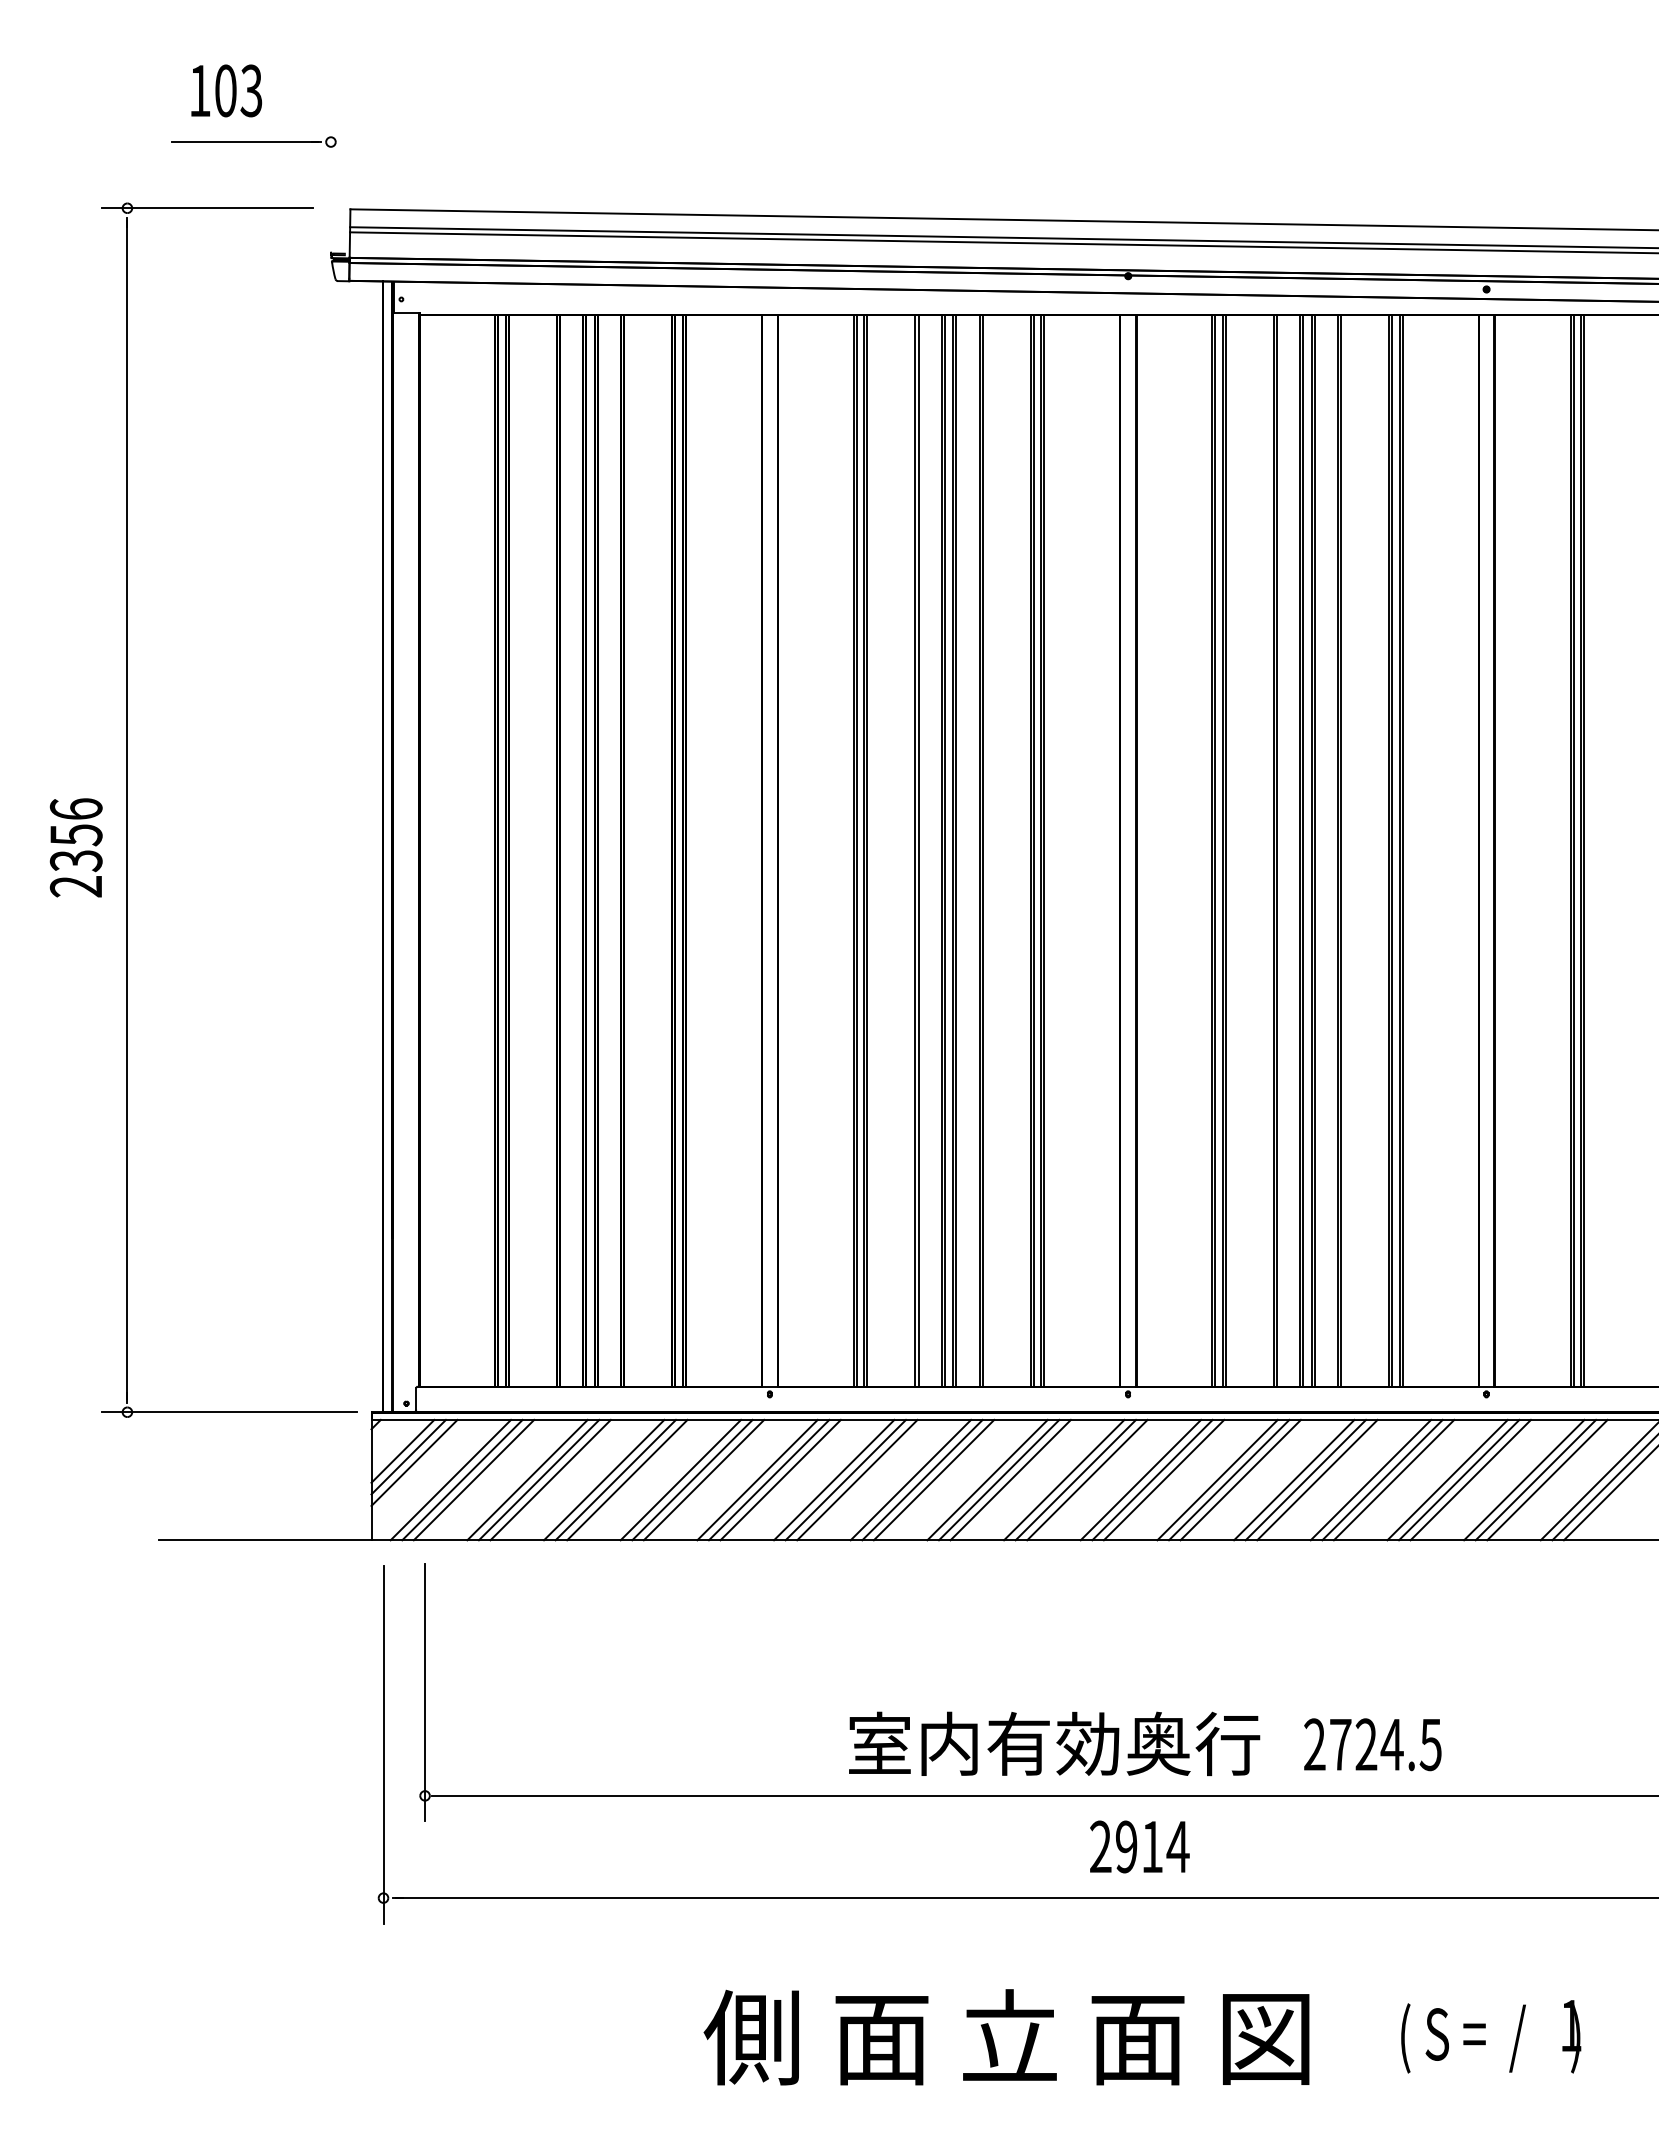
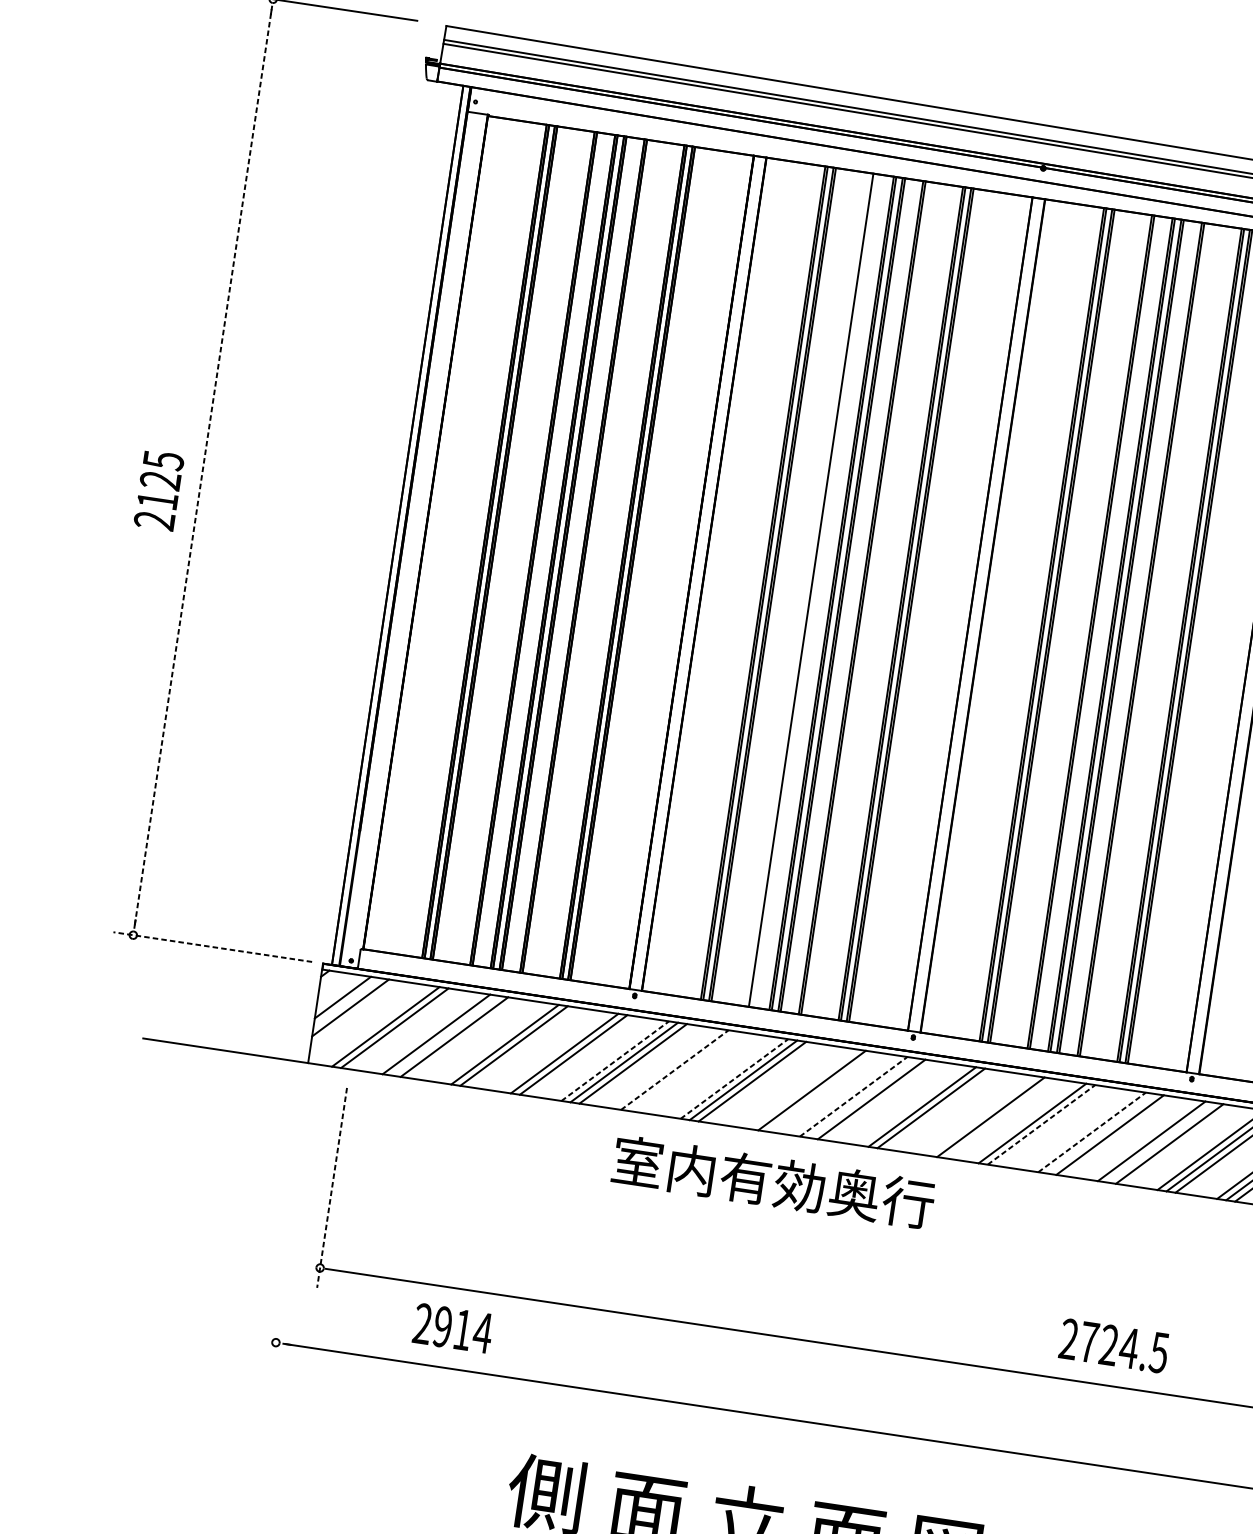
line: (127, 809) -> (203, 466), solid -> dashed
text: (75, 835) -> (159, 480), 2356 -> 2125
line: (918, 850) -> (813, 590), removed
line: (229, 1412) -> (212, 947), solid -> dashed
line: (408, 1456) -> (346, 1002), removed
line: (450, 1479) -> (376, 1025), removed
line: (538, 1479) -> (445, 1035), removed
line: (604, 1479) -> (496, 1042), removed
line: (680, 1479) -> (555, 1051), removed
line: (757, 1479) -> (615, 1060), solid -> dashed
line: (834, 1479) -> (675, 1069), solid -> dashed
line: (845, 1479) -> (683, 1070), removed
line: (857, 1479) -> (693, 1072), removed
line: (911, 1479) -> (735, 1078), solid -> dashed
line: (987, 1479) -> (794, 1087), removed
line: (998, 1479) -> (802, 1088), removed
line: (1064, 1479) -> (853, 1096), solid -> dashed
line: (1075, 1479) -> (862, 1097), removed
line: (1140, 1479) -> (913, 1105), removed
line: (1217, 1479) -> (972, 1114), removed
line: (1229, 1479) -> (982, 1115), removed
line: (1306, 1479) -> (1042, 1124), solid -> dashed
line: (1317, 1479) -> (1050, 1125), removed
line: (1371, 1479) -> (1092, 1132), solid -> dashed
line: (1382, 1479) -> (1101, 1133), removed
line: (1459, 1479) -> (1161, 1142), removed
line: (425, 1692) -> (332, 1187), solid -> dashed
text: (1054, 1743) -> (773, 1182), moved
line: (383, 1744) -> (293, 1223), removed
text: (1372, 1744) -> (1113, 1345), moved
text: (1139, 1846) -> (452, 1328), moved

